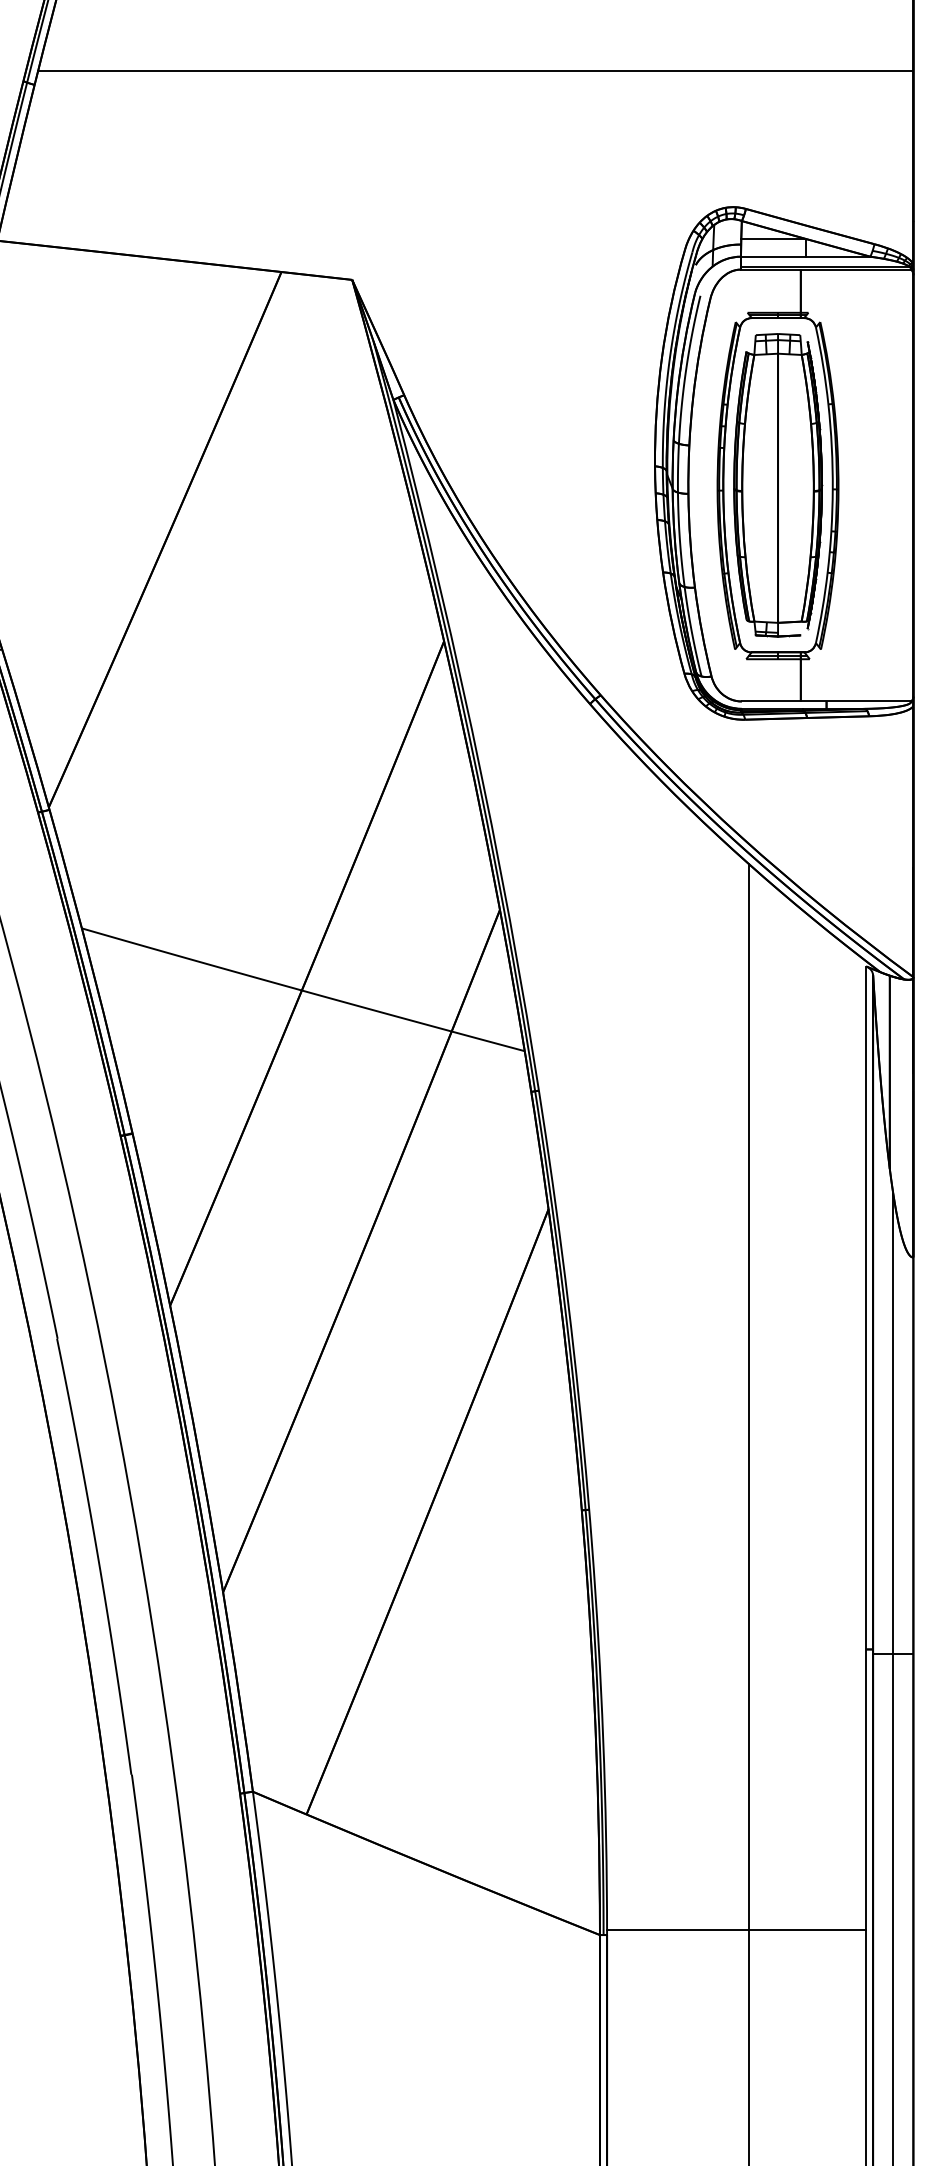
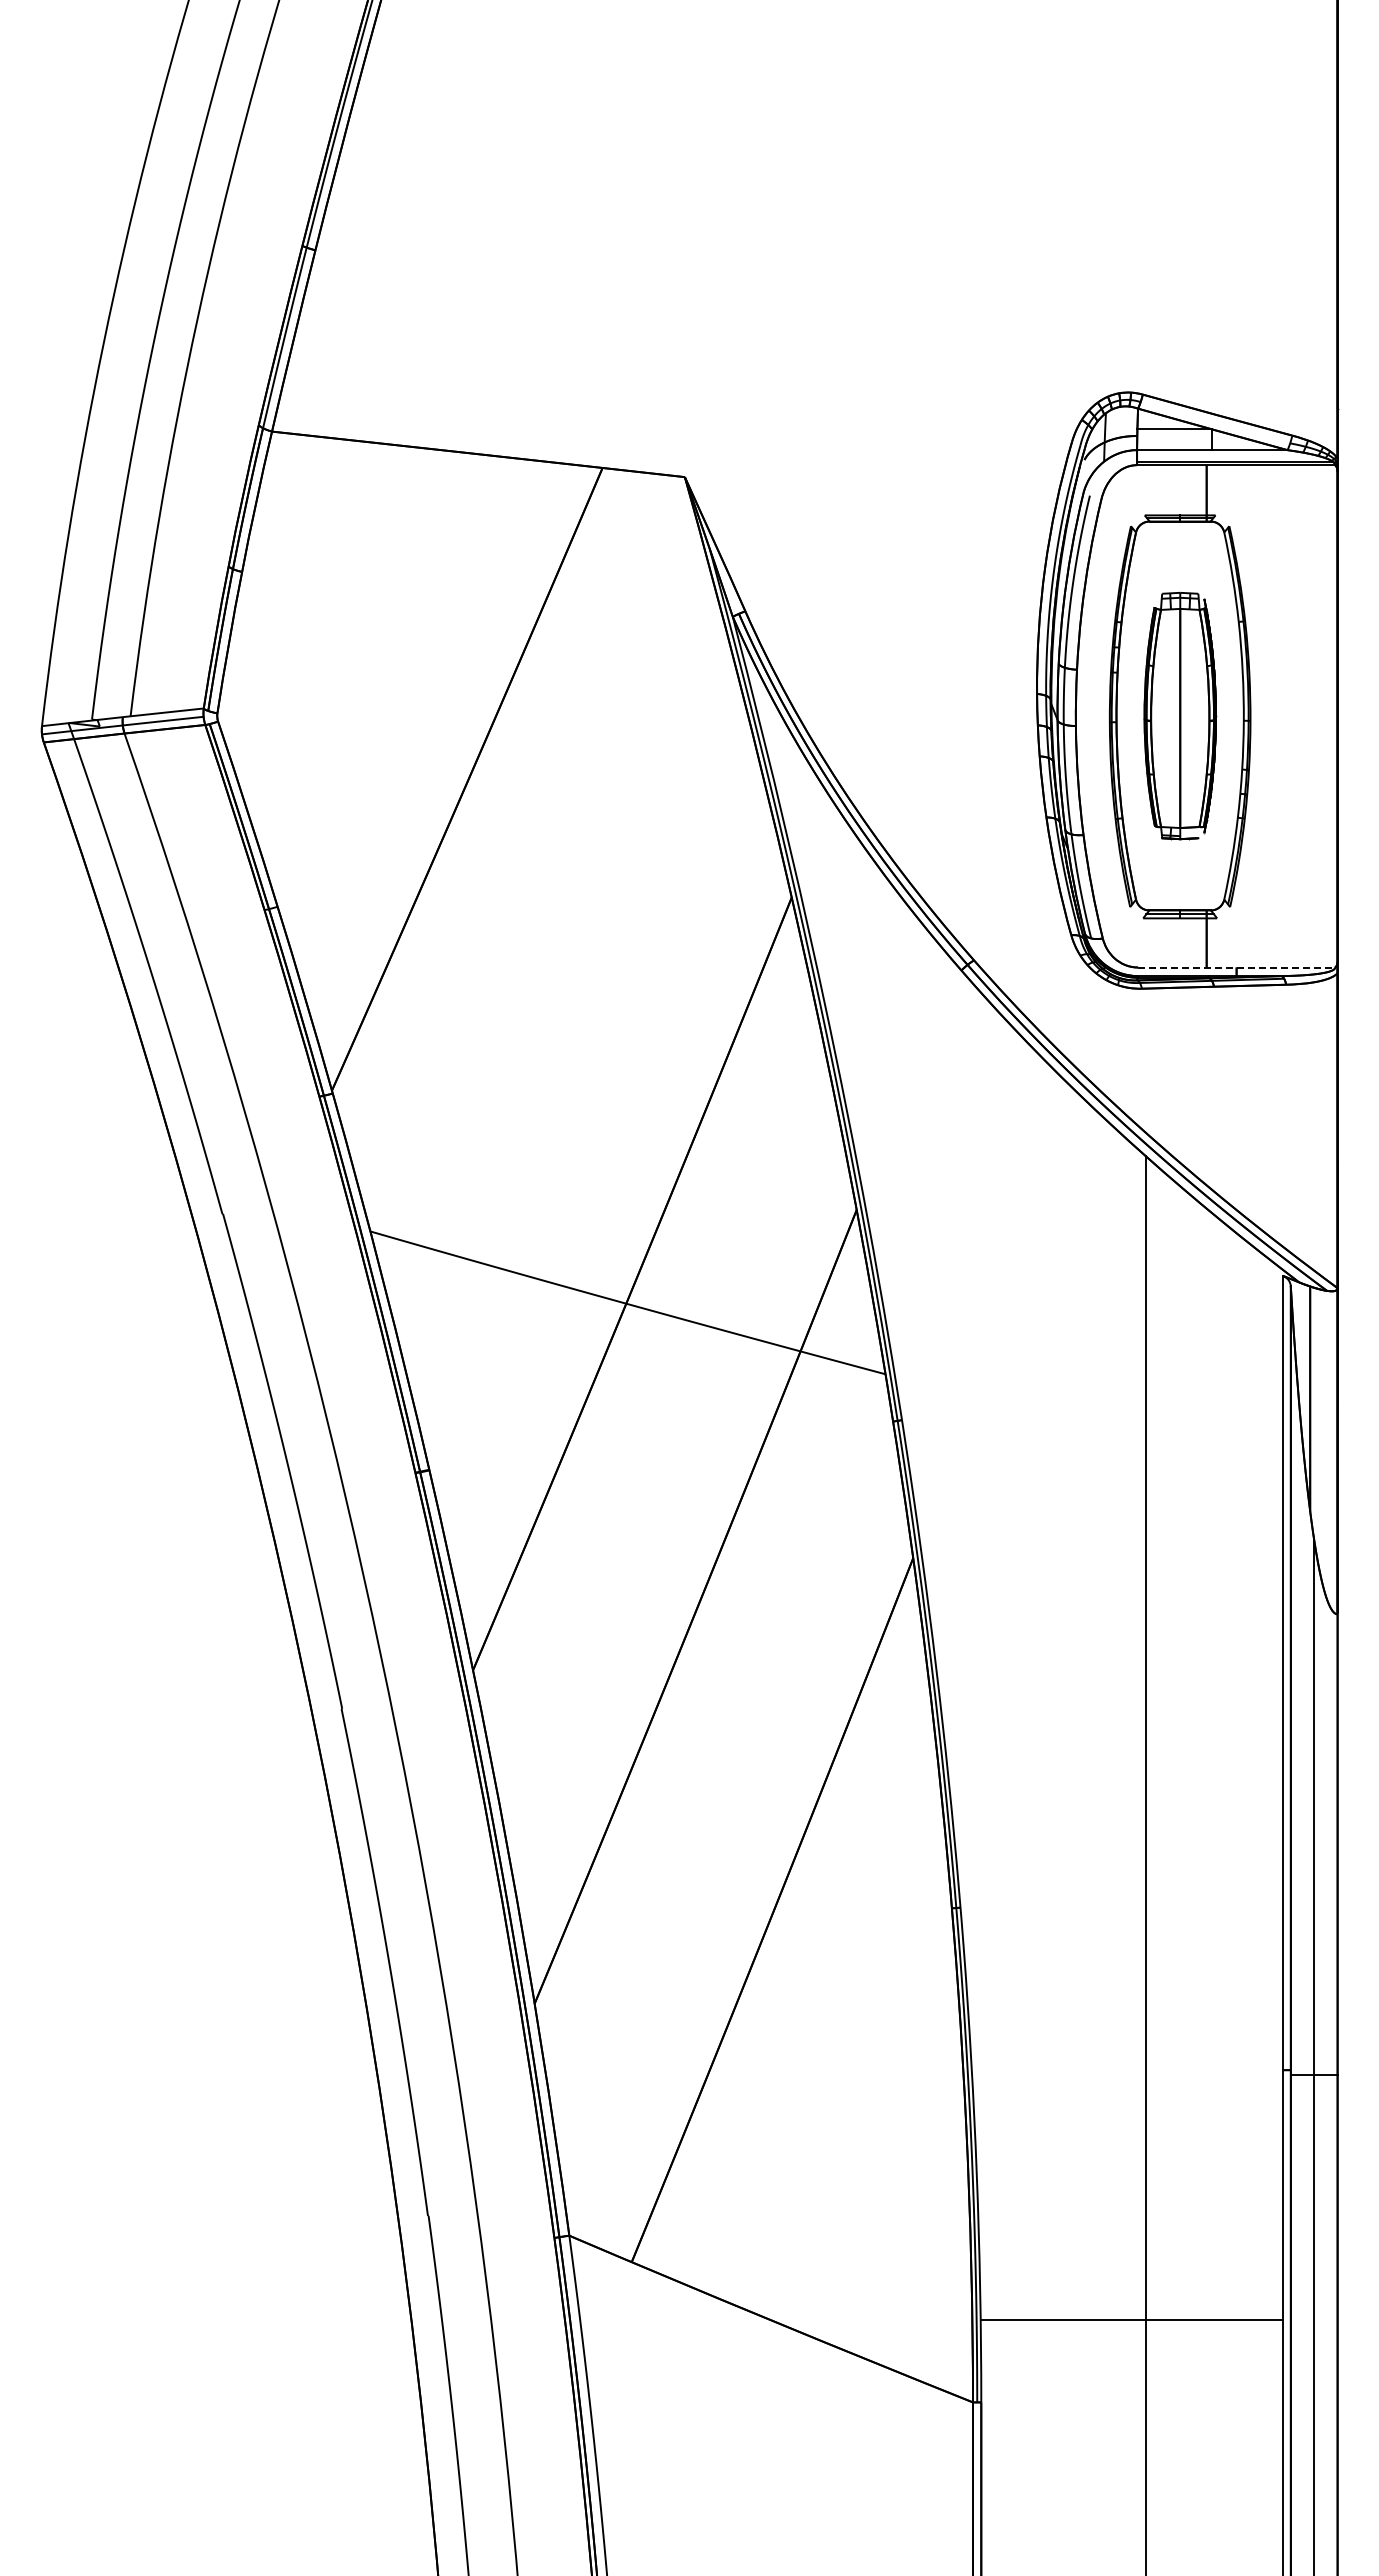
line: (475, 71) -> (828, 234), removed
part: (778, 484) -> (1180, 715), size x0.7
line: (826, 701) -> (1236, 967), solid -> dashed
line: (736, 1929) -> (1131, 2320), moved

